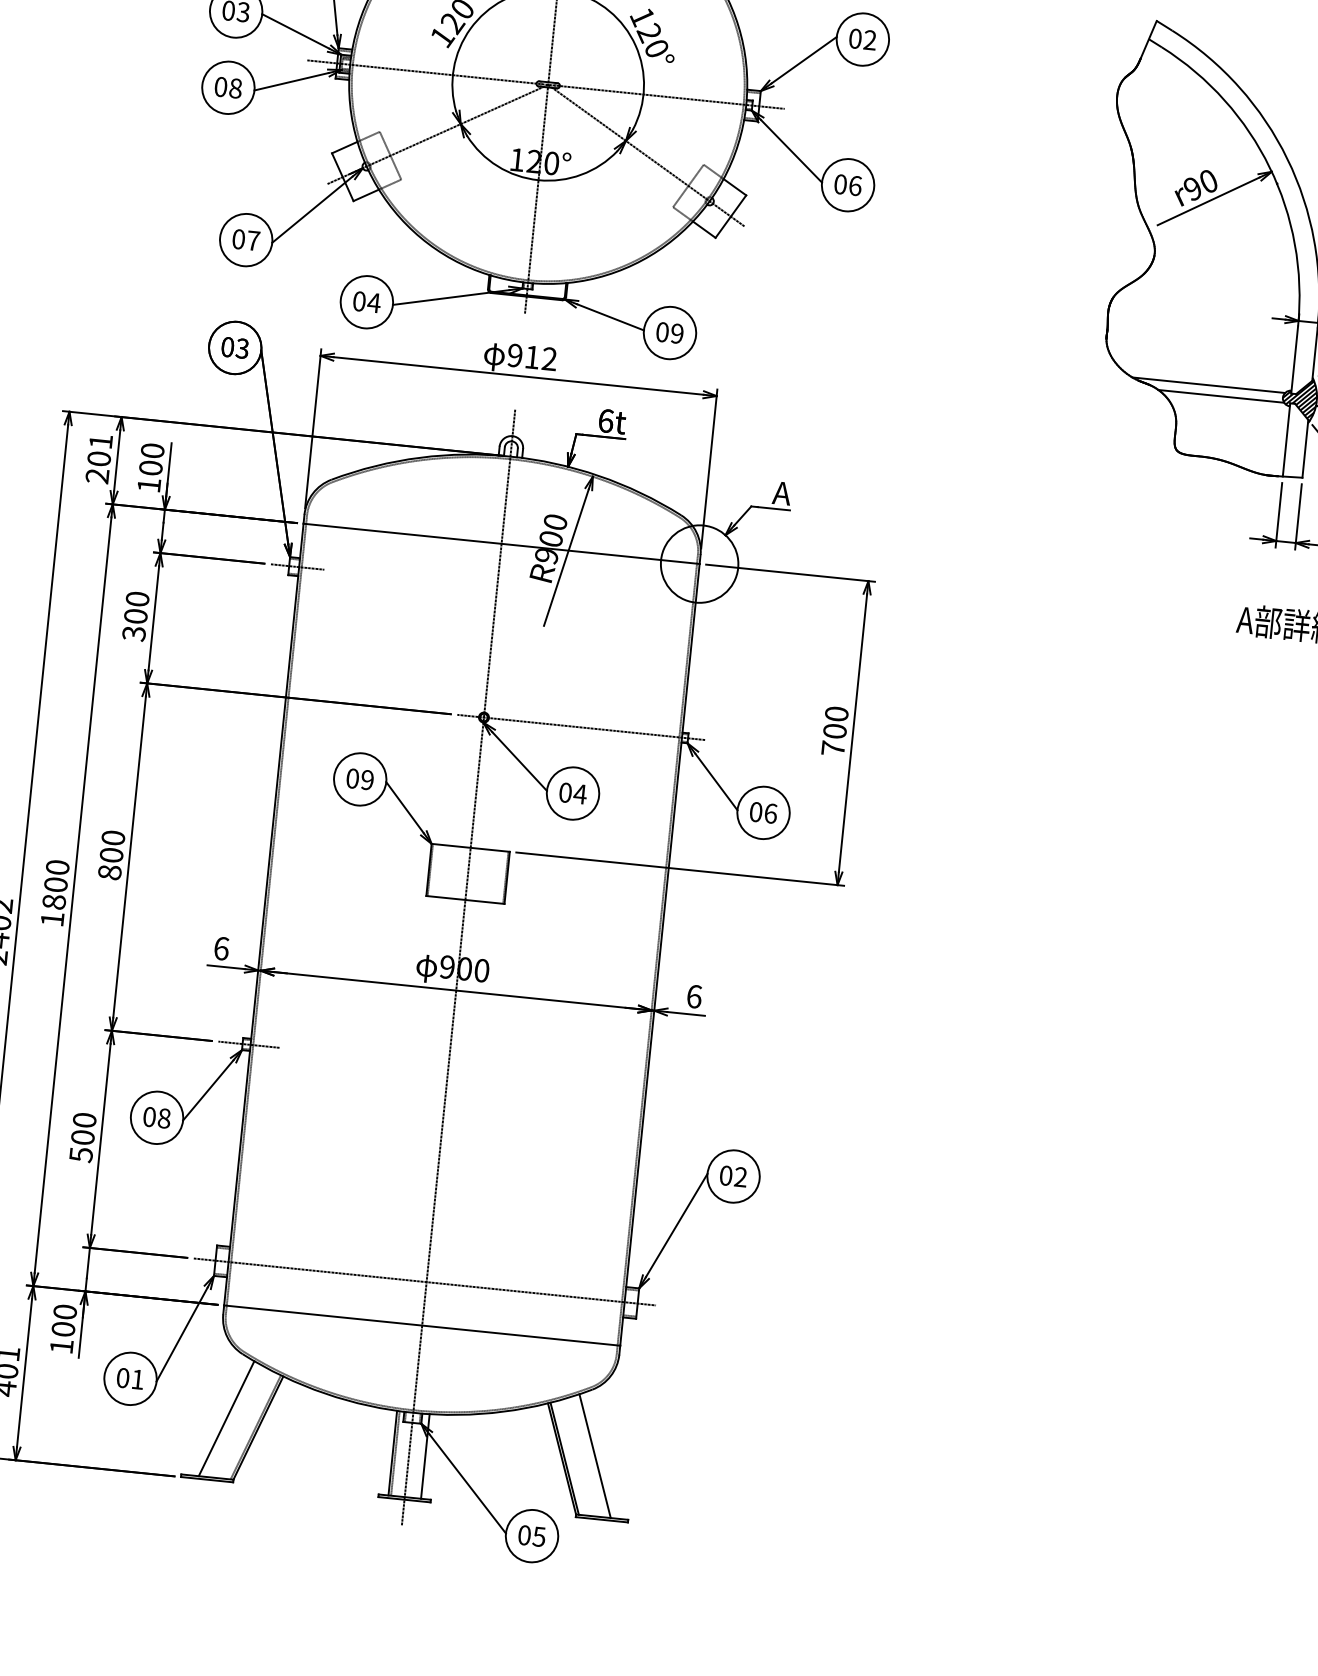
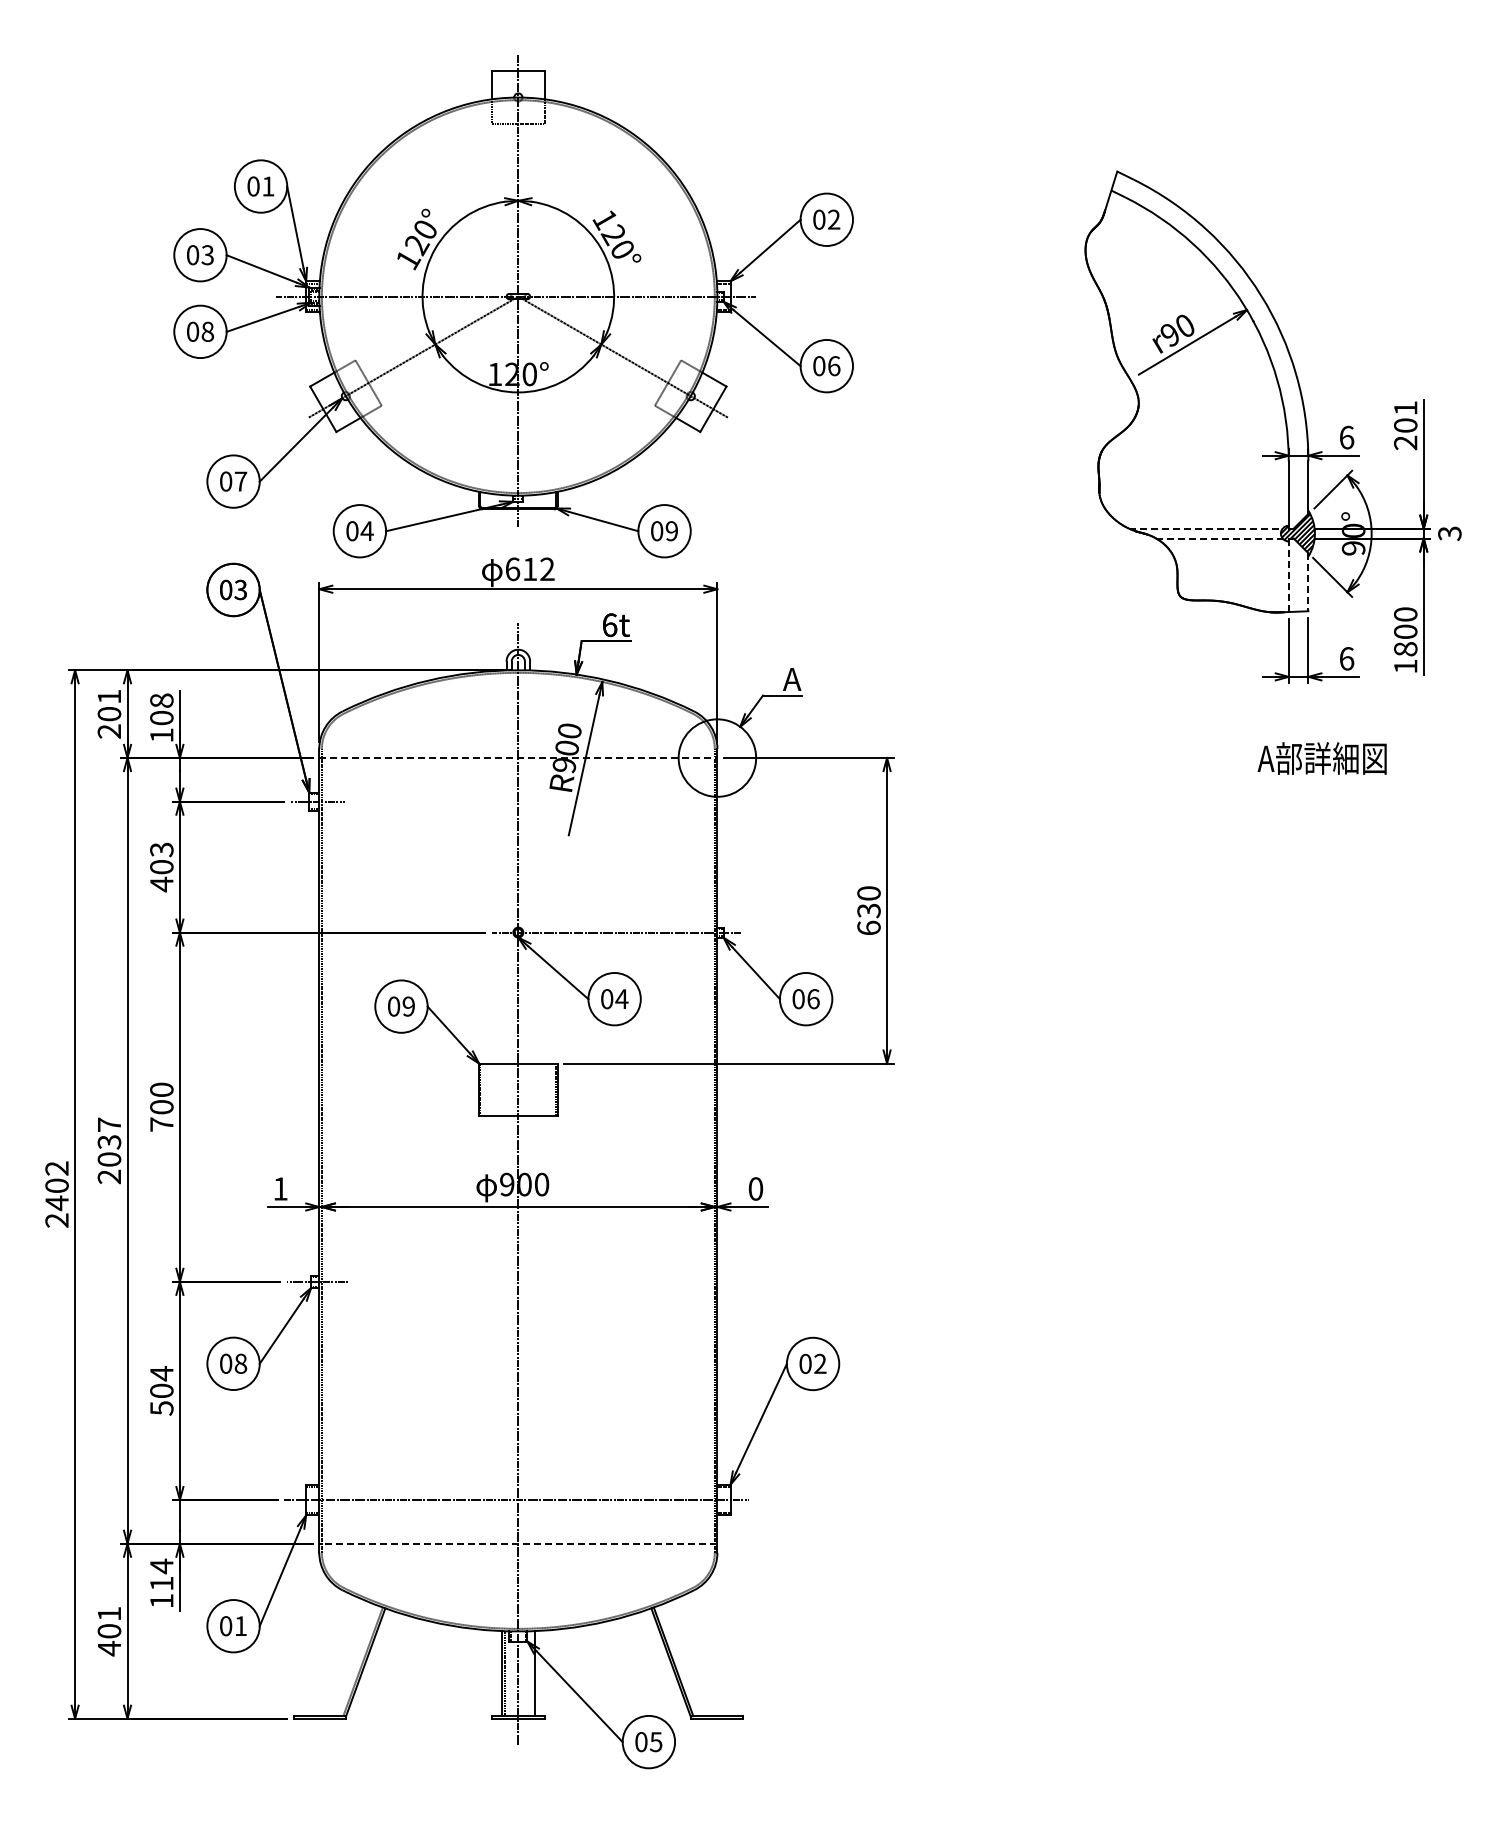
text: (514, 355) -> (512, 569), 912 -> 612
line: (1208, 384) -> (1205, 528), solid -> dashed
line: (1221, 396) -> (1219, 538), solid -> dashed
line: (1286, 440) -> (1288, 575), solid -> dashed
line: (1305, 449) -> (1308, 582), solid -> dashed
text: (152, 450) -> (161, 700), 100 -> 108
line: (501, 543) -> (518, 757), solid -> dashed
text: (135, 616) -> (161, 867), 300 -> 403
text: (833, 739) -> (868, 919), 700 -> 630
text: (109, 872) -> (161, 1124), 800 -> 700
text: (55, 893) -> (109, 1150), 1800 -> 2037
text: (221, 948) -> (280, 1188), 6 -> 1
text: (694, 996) -> (755, 1188), 6 -> 0
text: (84, 1120) -> (161, 1373), 500 -> 504
text: (64, 1320) -> (161, 1574), 100 -> 114
line: (421, 1325) -> (517, 1543), solid -> dashed
line: (225, 1418) -> (332, 1656), removed
line: (595, 1456) -> (703, 1656), removed

